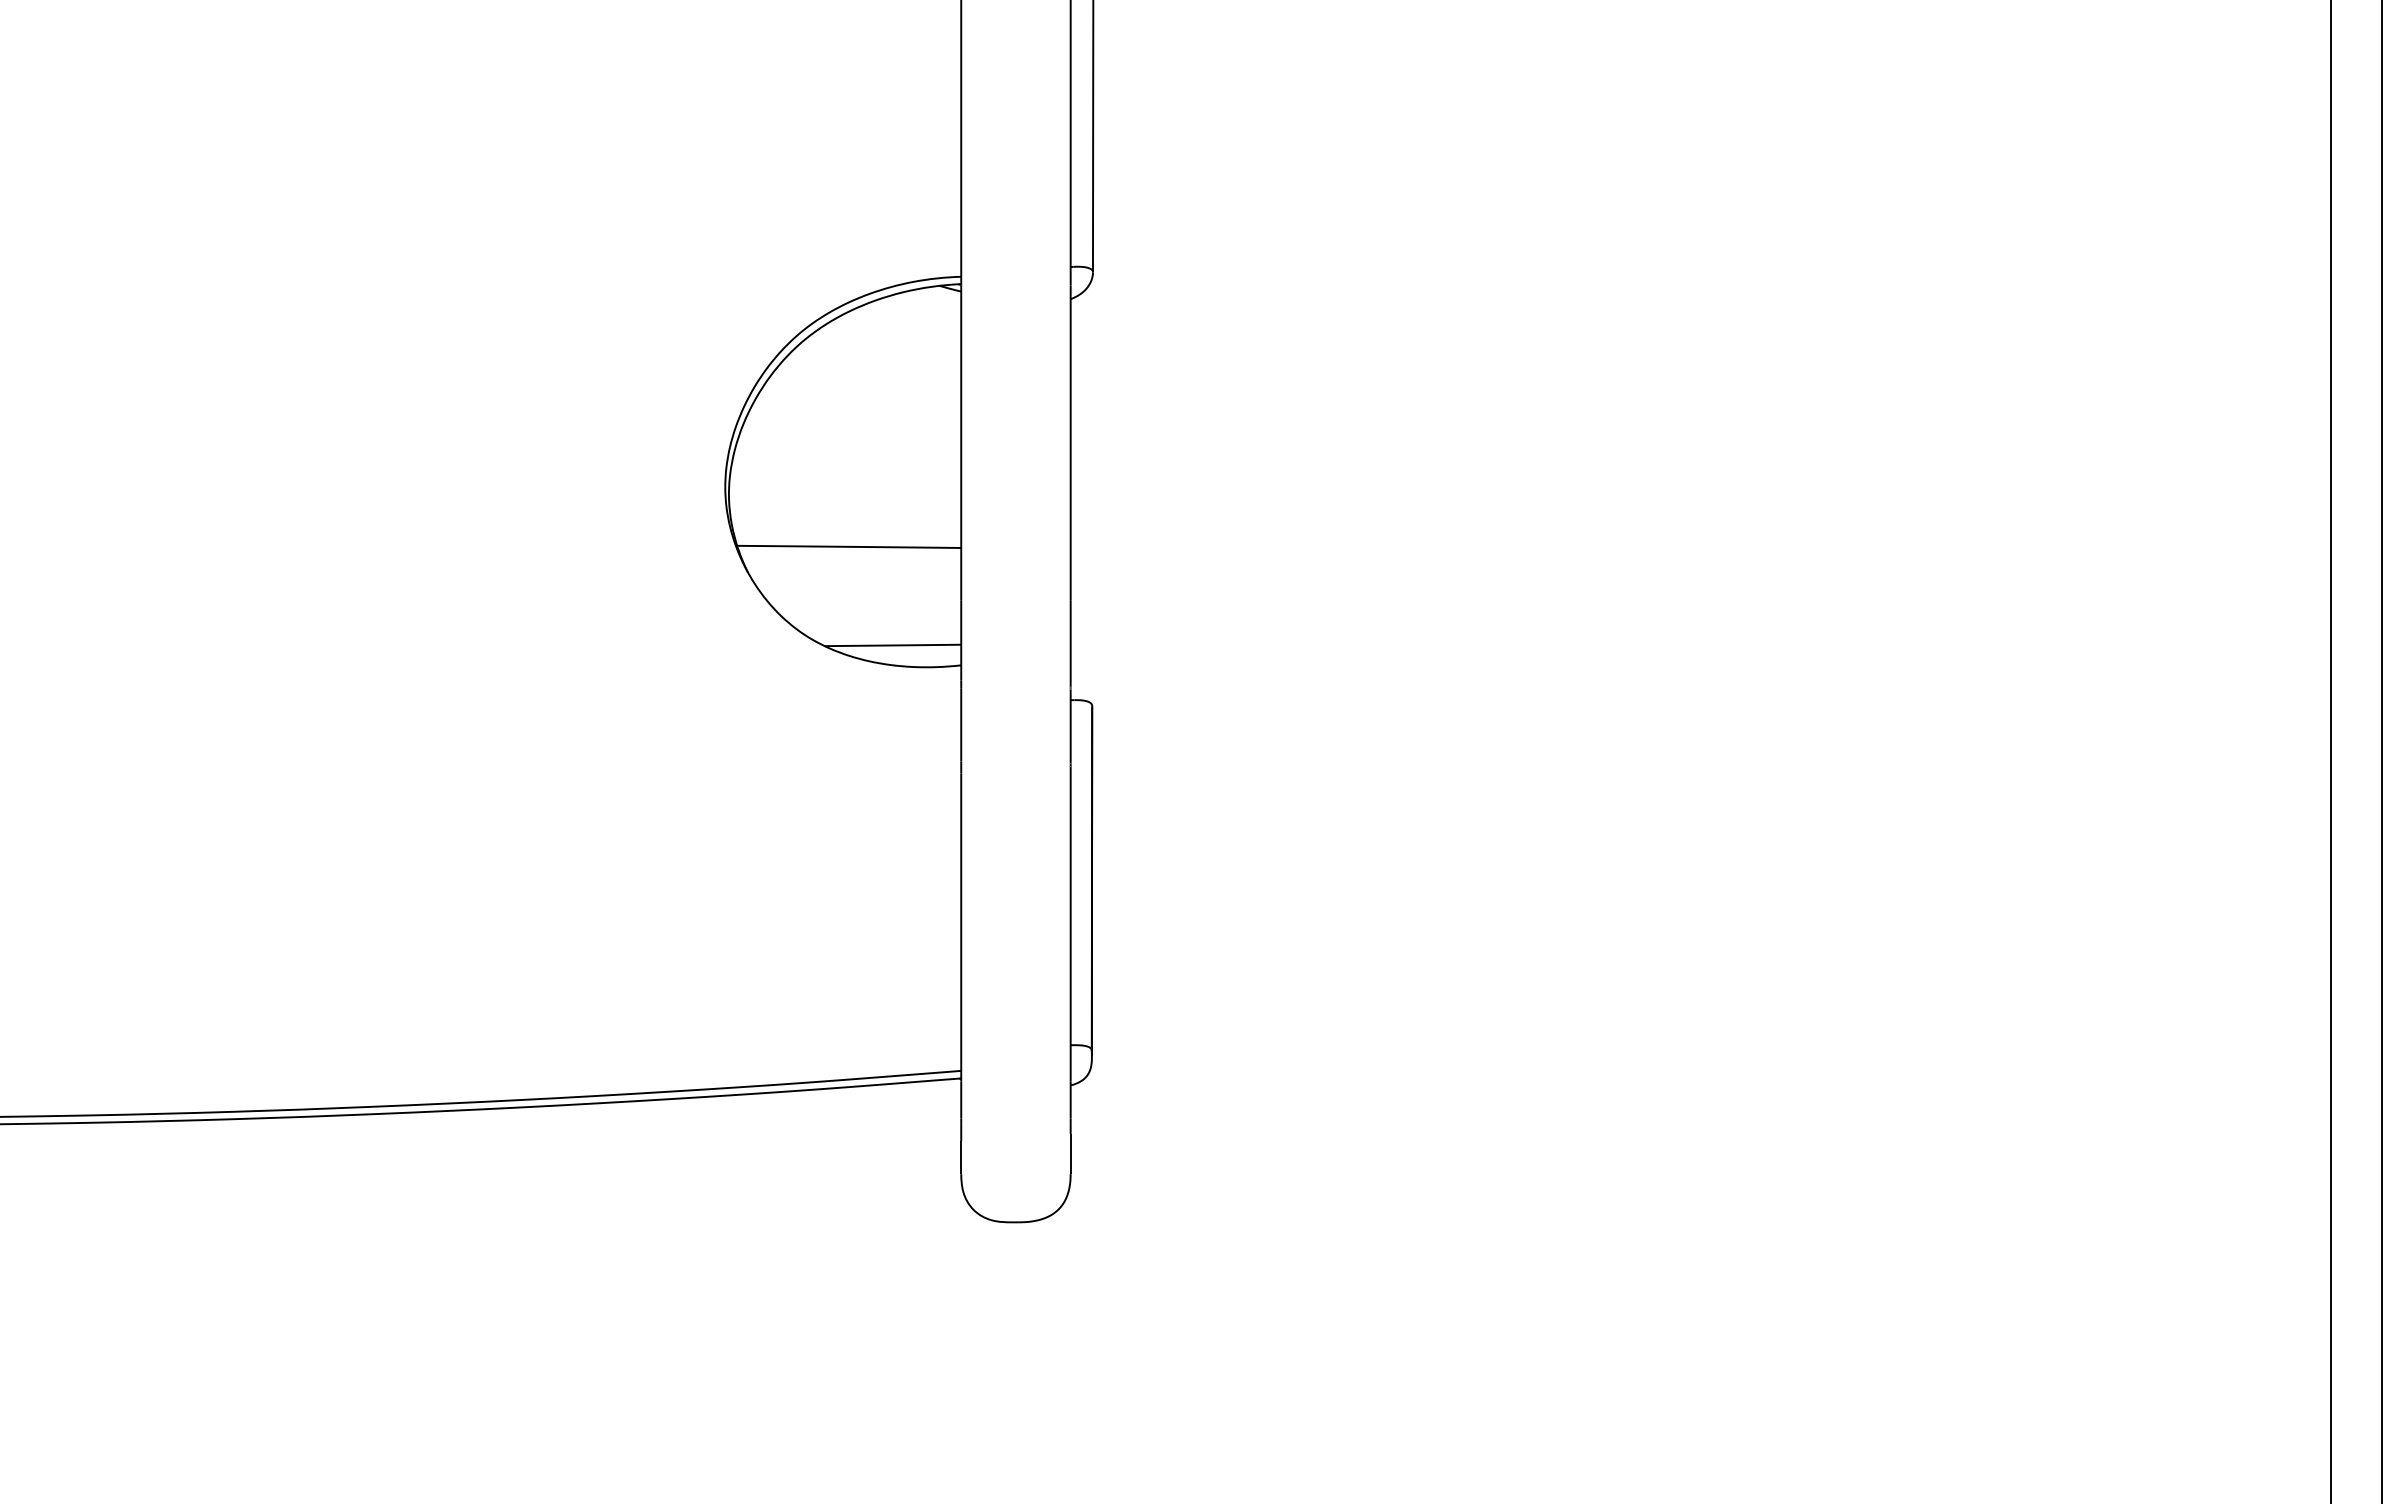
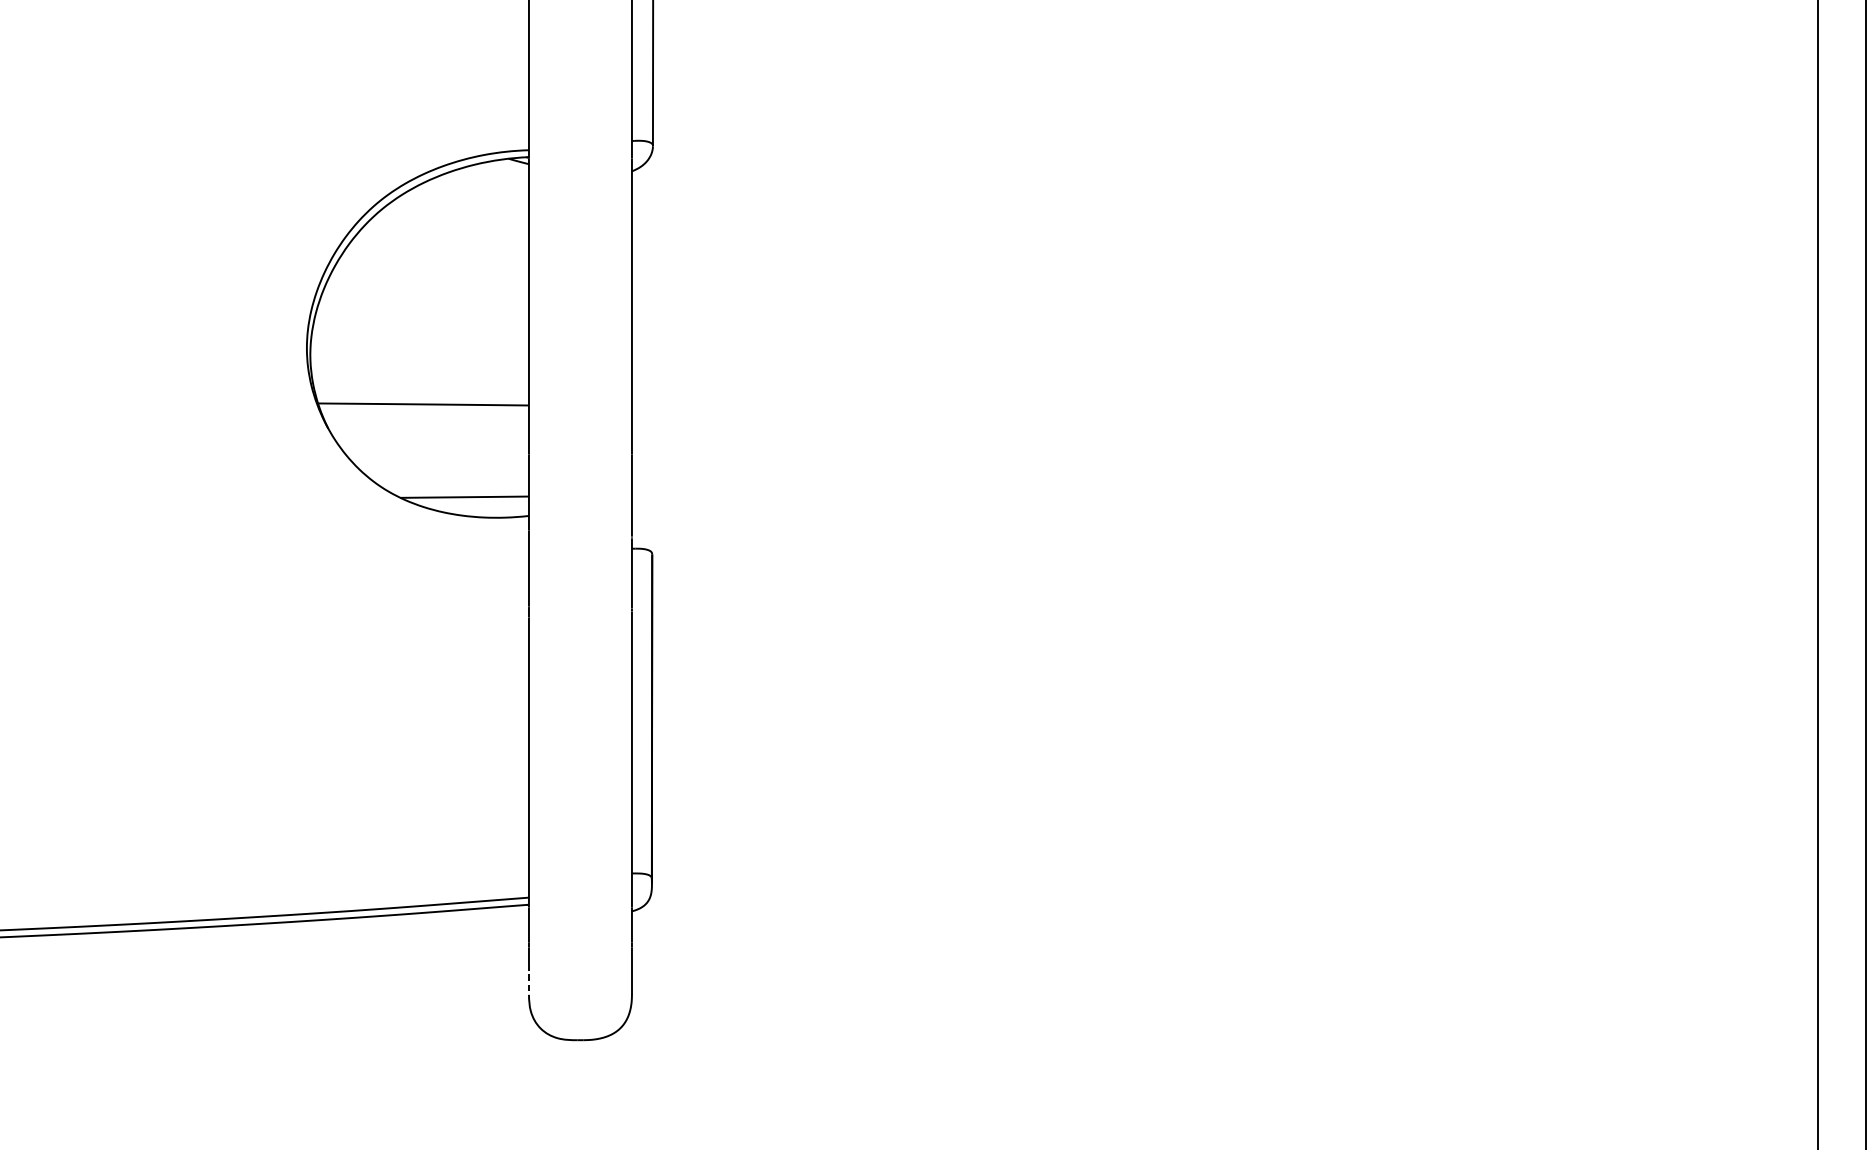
line: (961, 1158) -> (529, 980), solid -> dashed

